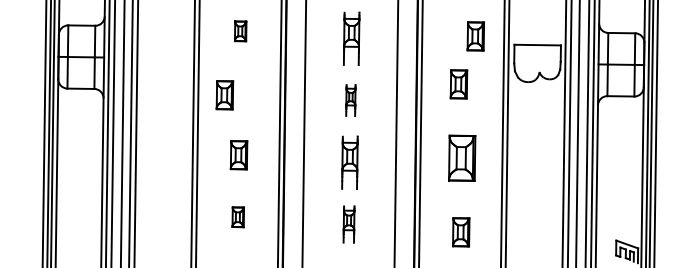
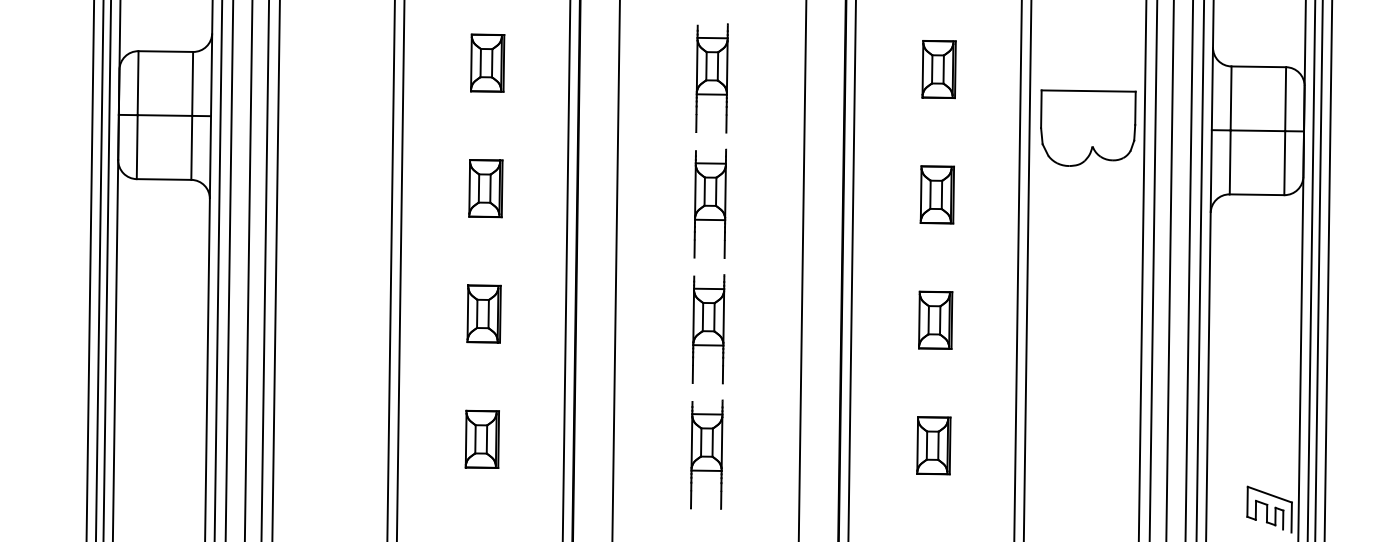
part: (240, 31) -> (487, 63), size x1.43
part: (475, 36) -> (938, 69), moved
part: (458, 84) -> (936, 195), moved
part: (224, 95) -> (485, 189), moved
part: (350, 100) -> (709, 203), size x1.67
part: (461, 158) -> (934, 320), size x0.62
part: (238, 217) -> (482, 440), size x1.43
part: (348, 224) -> (705, 454), size x1.43
part: (461, 232) -> (934, 446), moved

